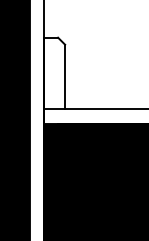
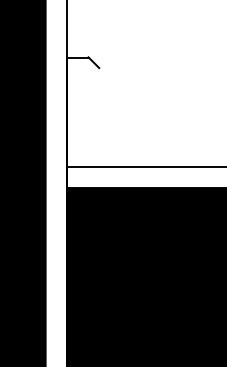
line: (65, 76) -> (99, 116), removed

